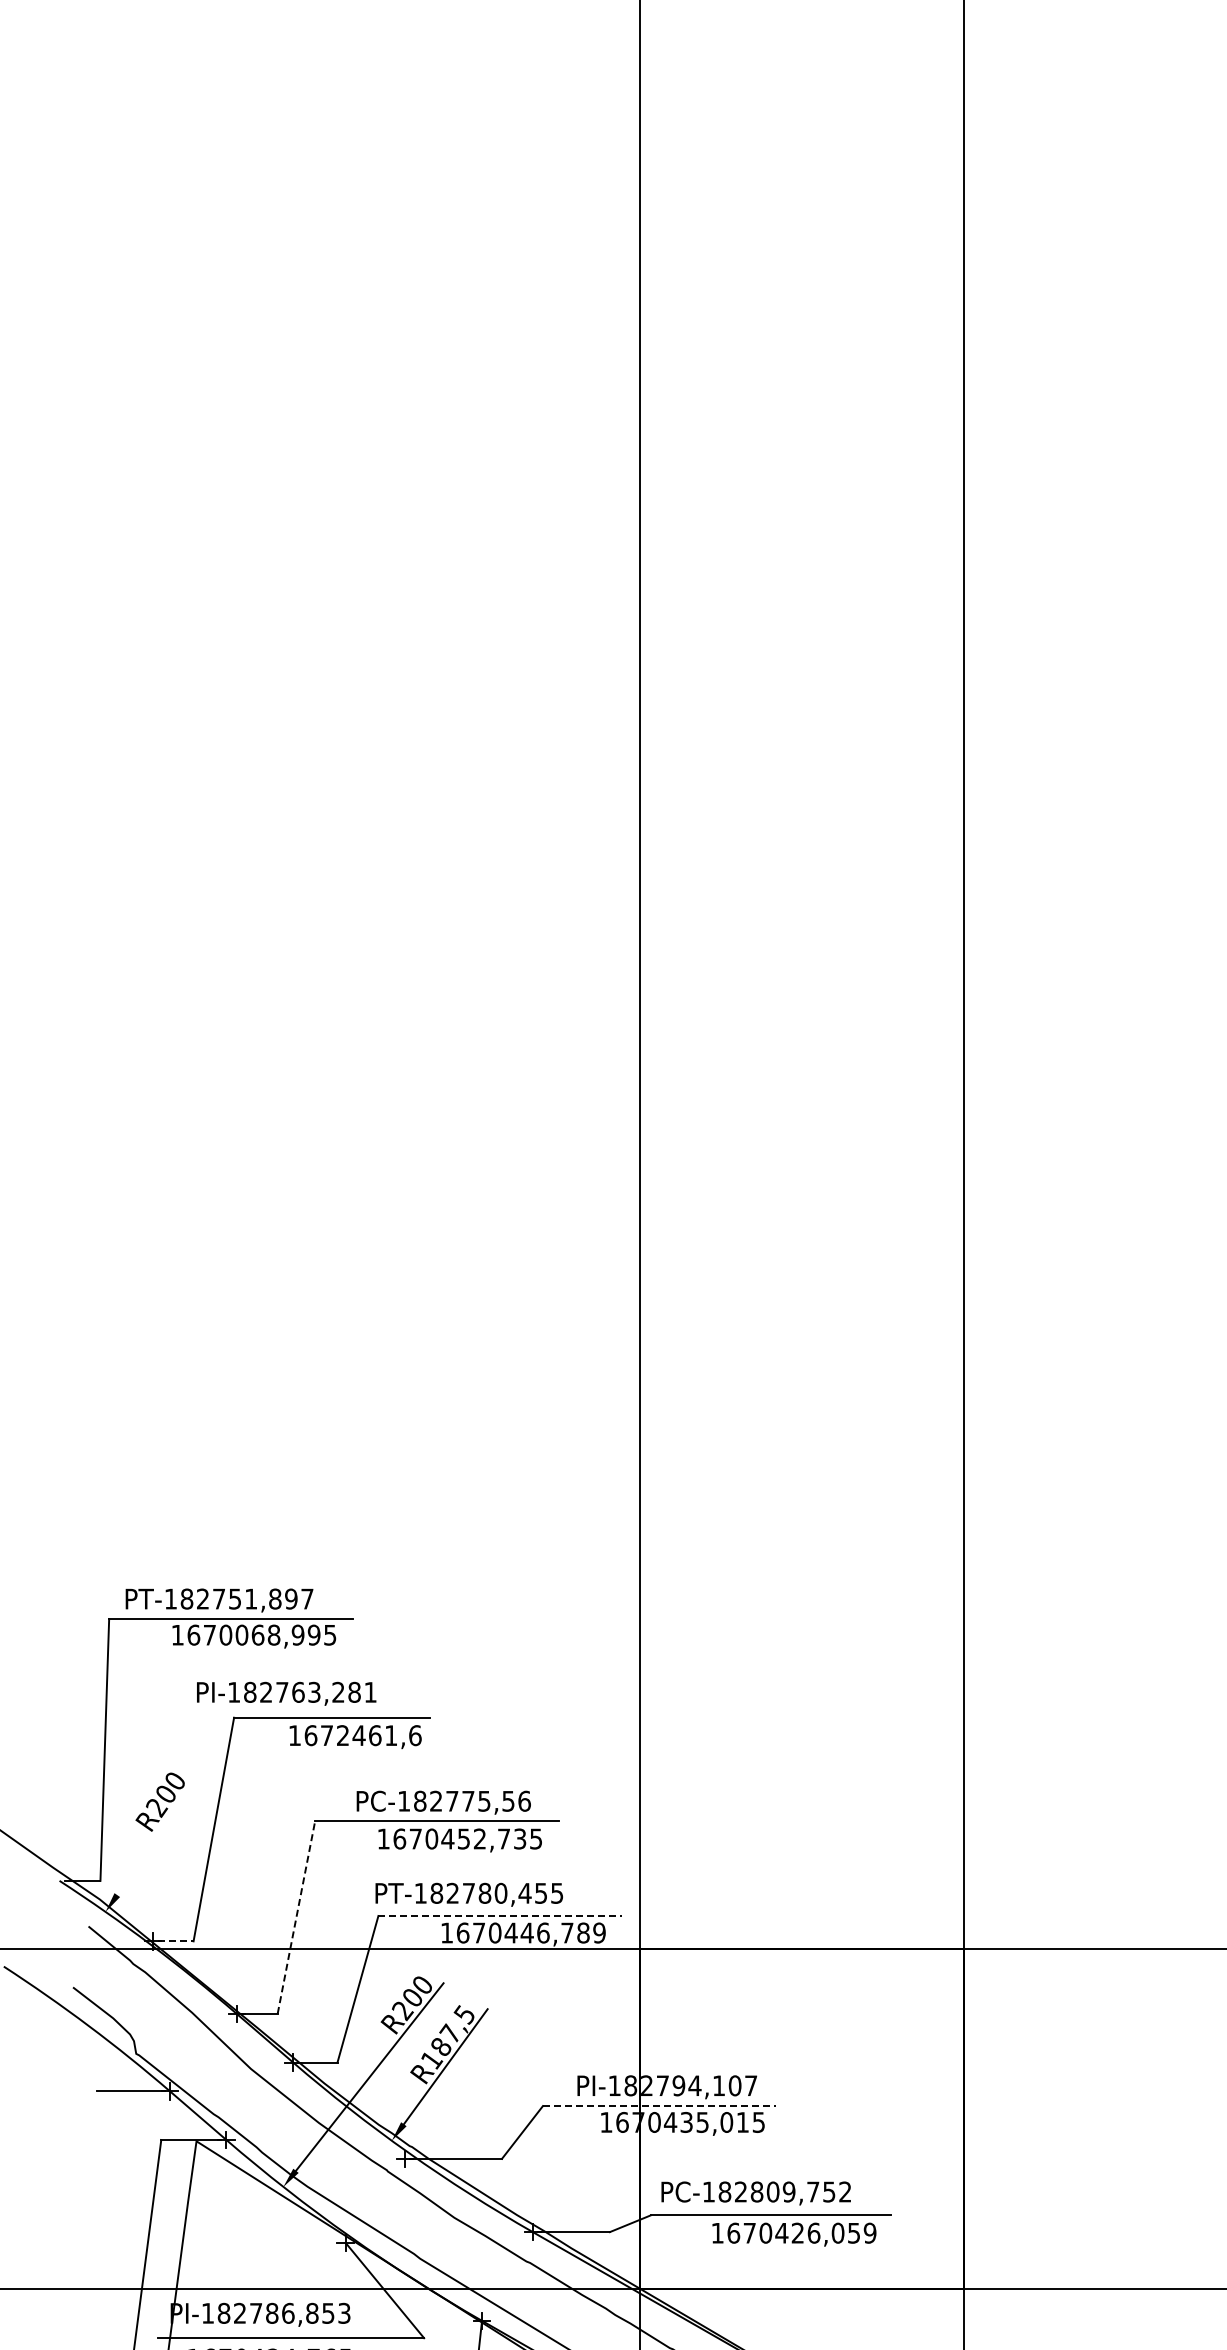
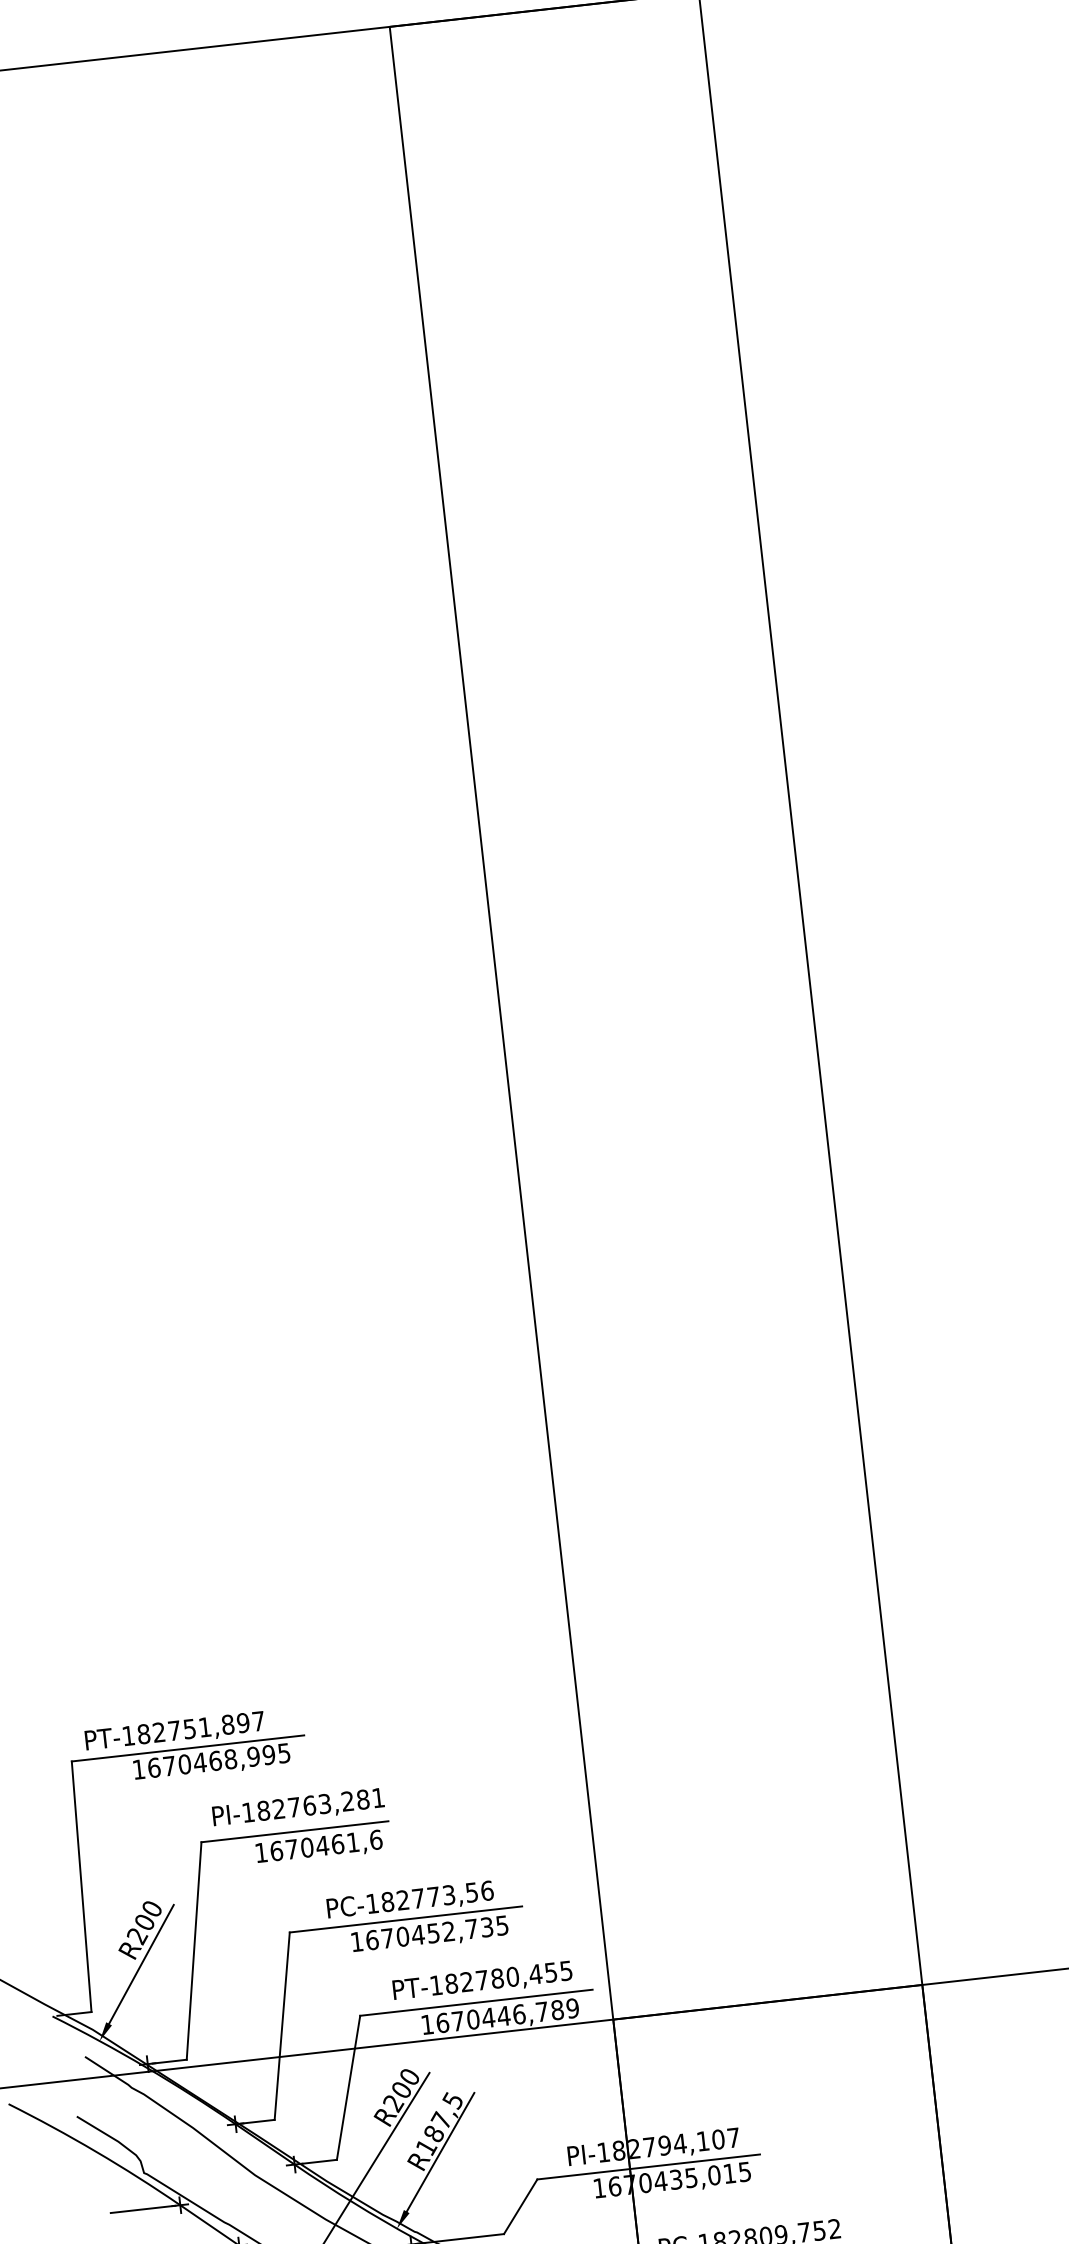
text: (241, 1634) -> (199, 1762), 1670068,995 -> 1670468,995
text: (286, 1693) -> (298, 1807), moved
text: (342, 1735) -> (306, 1847), 1672461,6 -> 1670461,6
text: (484, 1800) -> (448, 1894), PC-182775,56 -> PC-182773,56
line: (157, 1837) -> (141, 1964), added
text: (468, 1894) -> (481, 1981), moved
line: (500, 1915) -> (476, 2002), dashed -> solid
line: (296, 1917) -> (282, 2026), dashed -> solid
line: (175, 1941) -> (169, 2061), dashed -> solid
line: (659, 2106) -> (648, 2167), dashed -> solid

